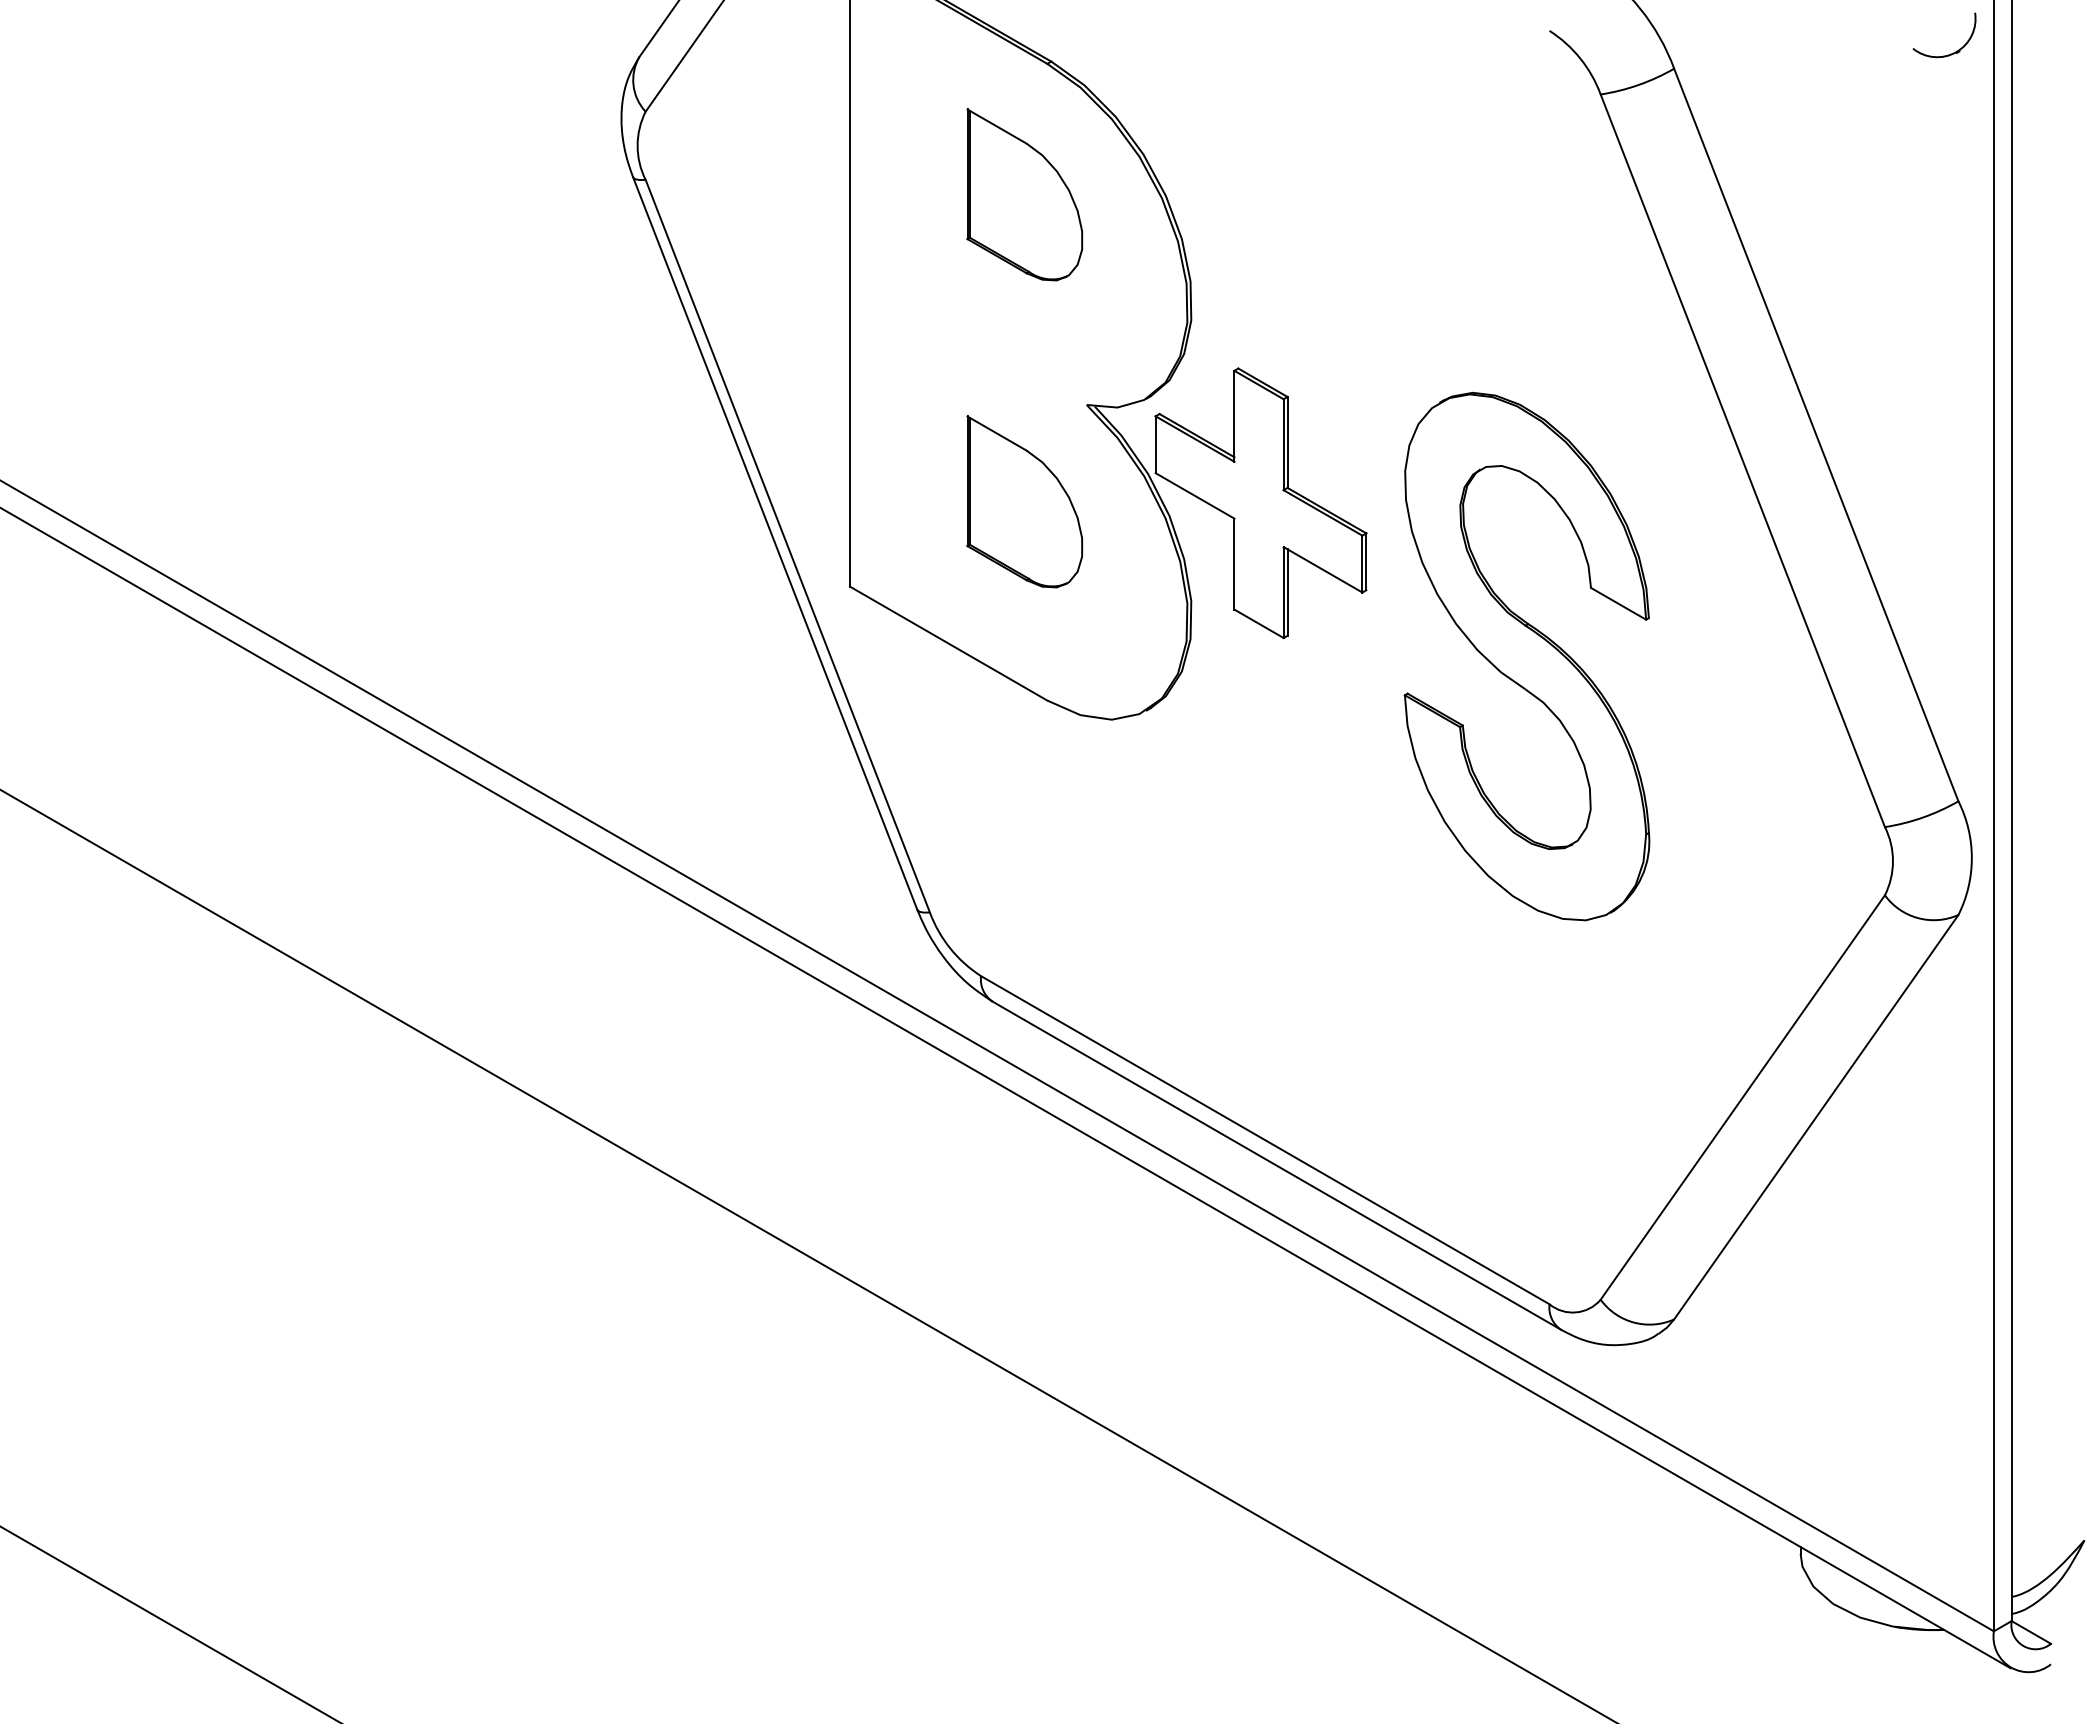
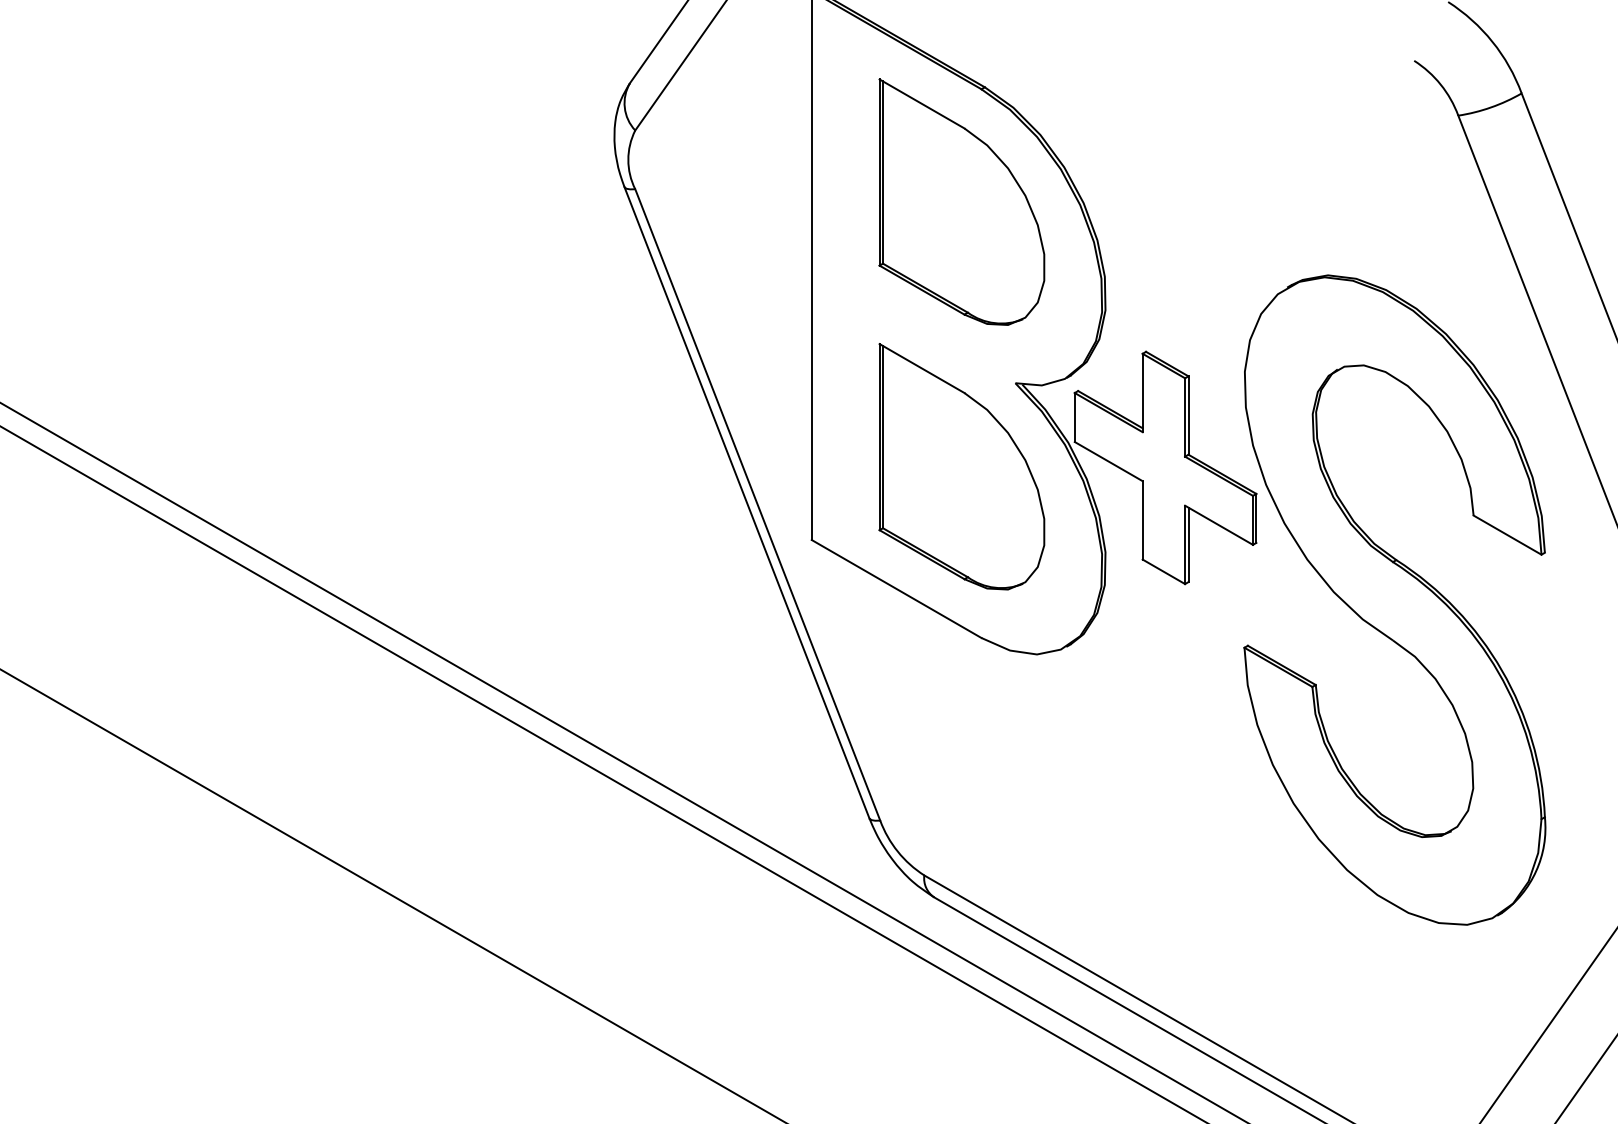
part: (1024, 194) -> (961, 201), size x1.67
part: (1024, 501) -> (961, 466), size x1.67
part: (1526, 656) -> (1394, 599), size x1.43

